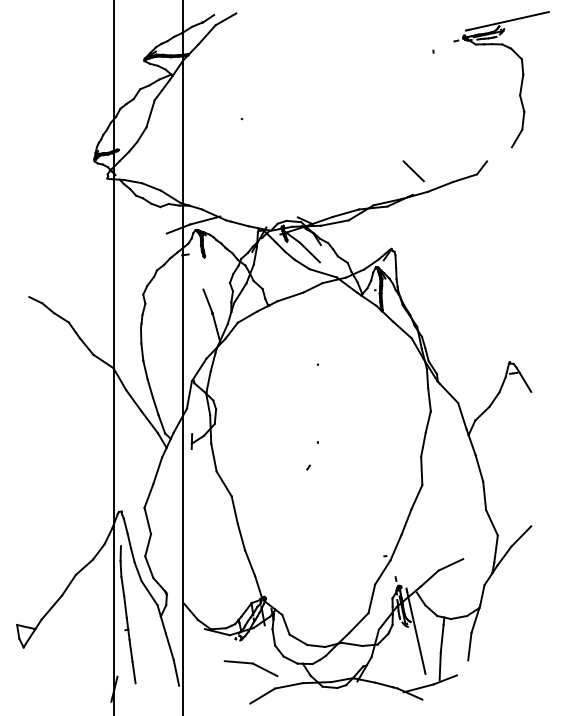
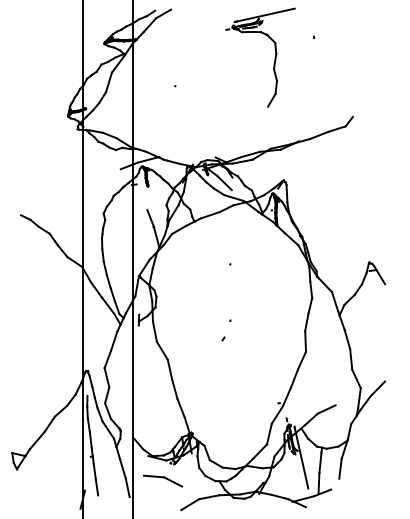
part: (520, 84) -> (274, 61), moved
line: (413, 171) -> (299, 124), removed
part: (250, 668) -> (162, 481), moved

